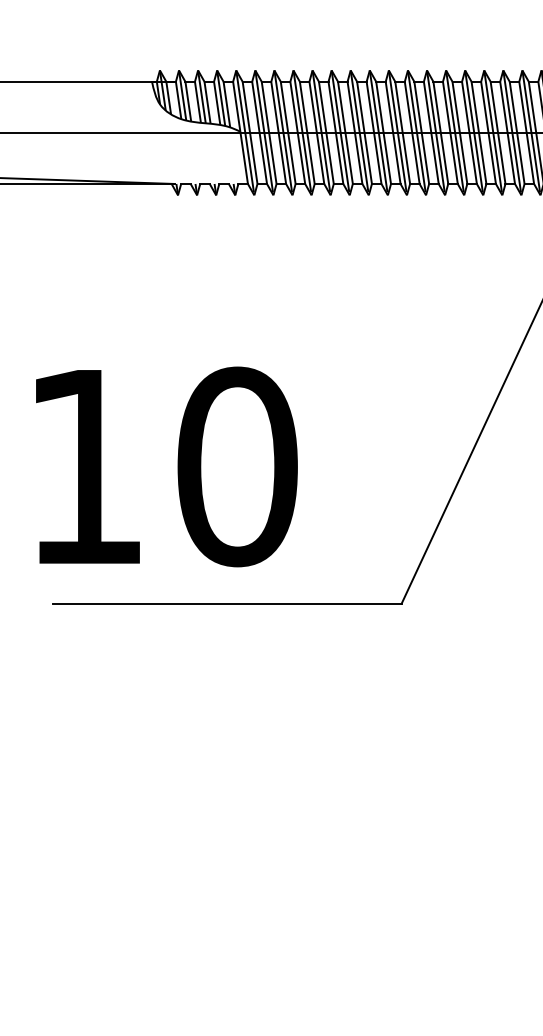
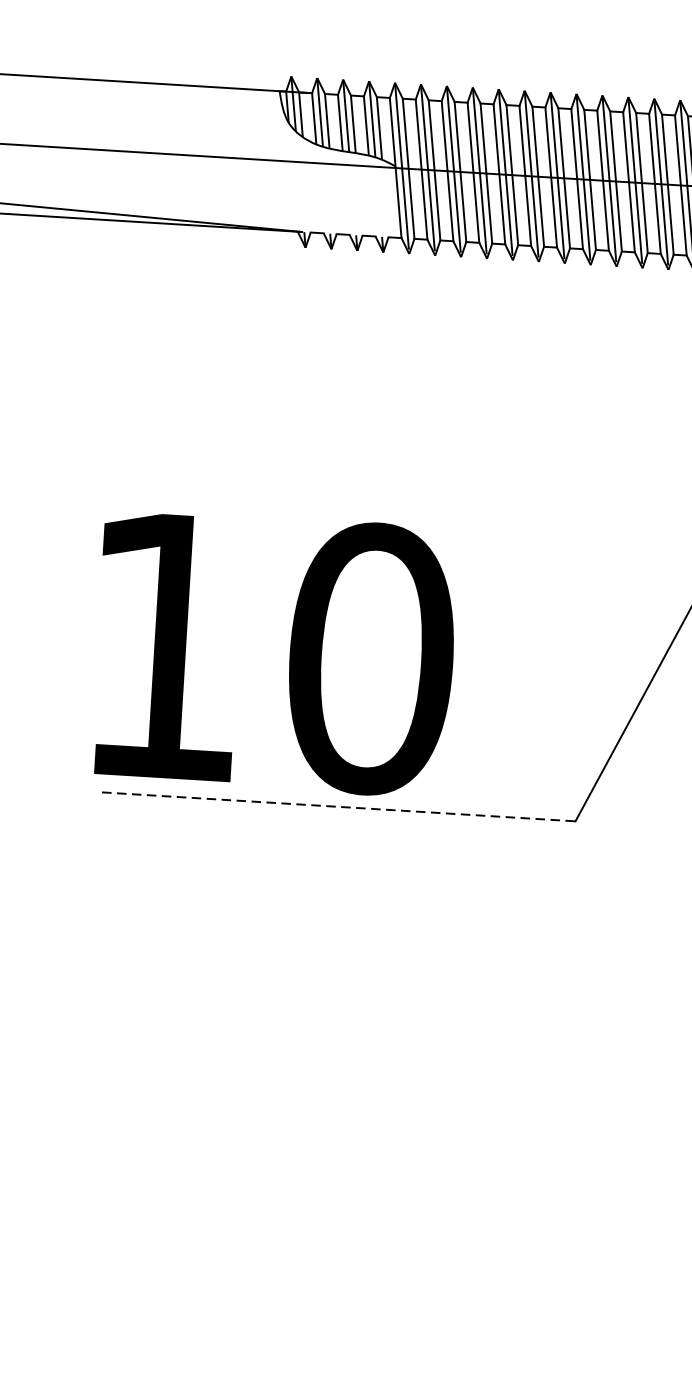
text: (166, 466) -> (274, 652), moved
line: (227, 603) -> (338, 806), solid -> dashed

